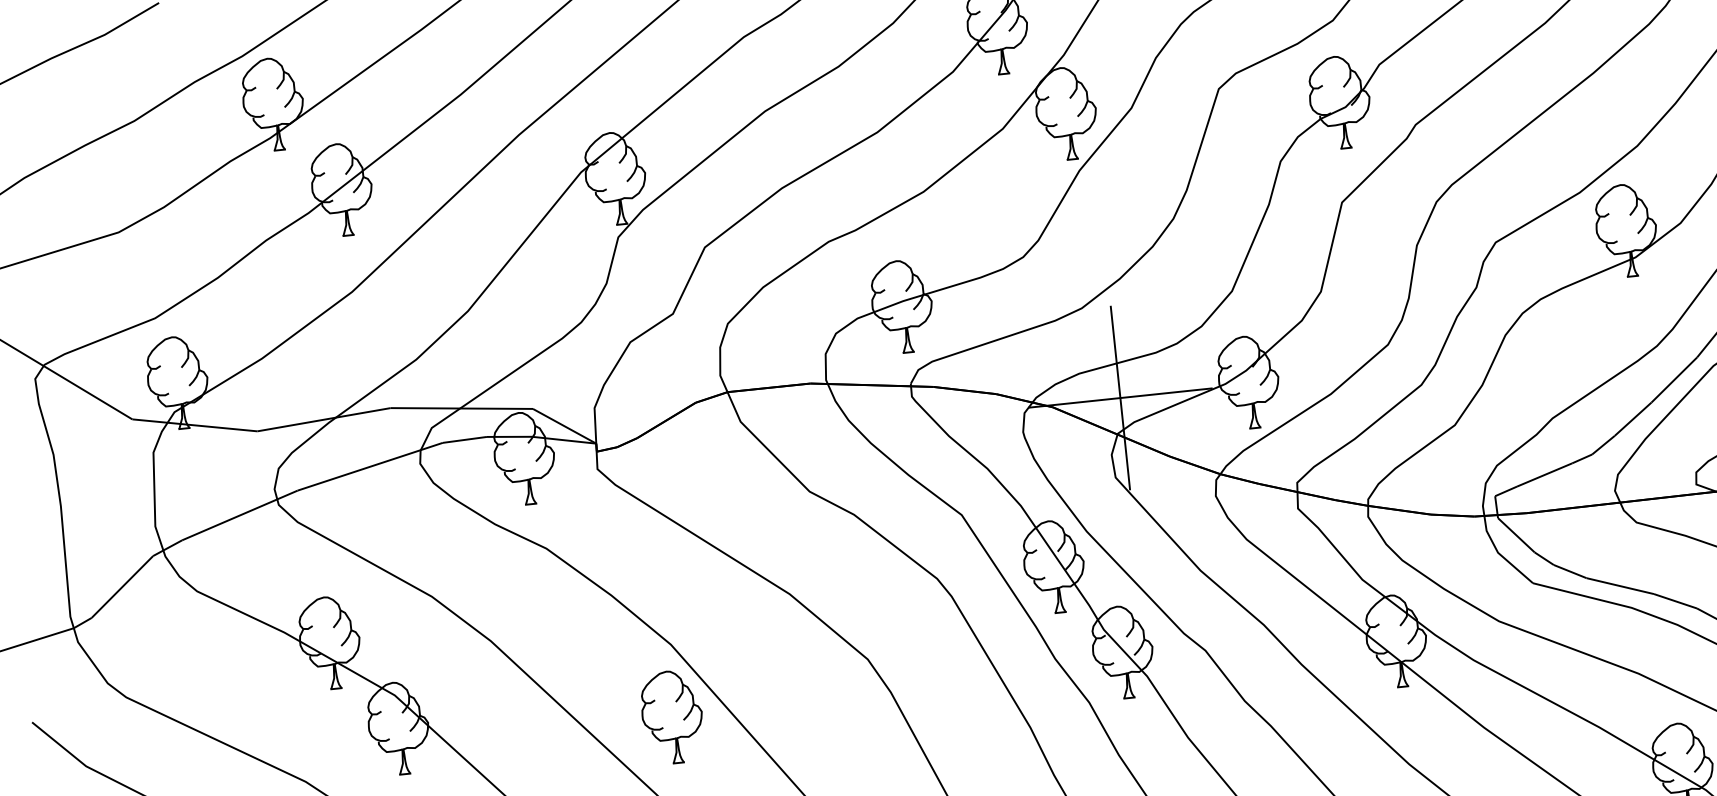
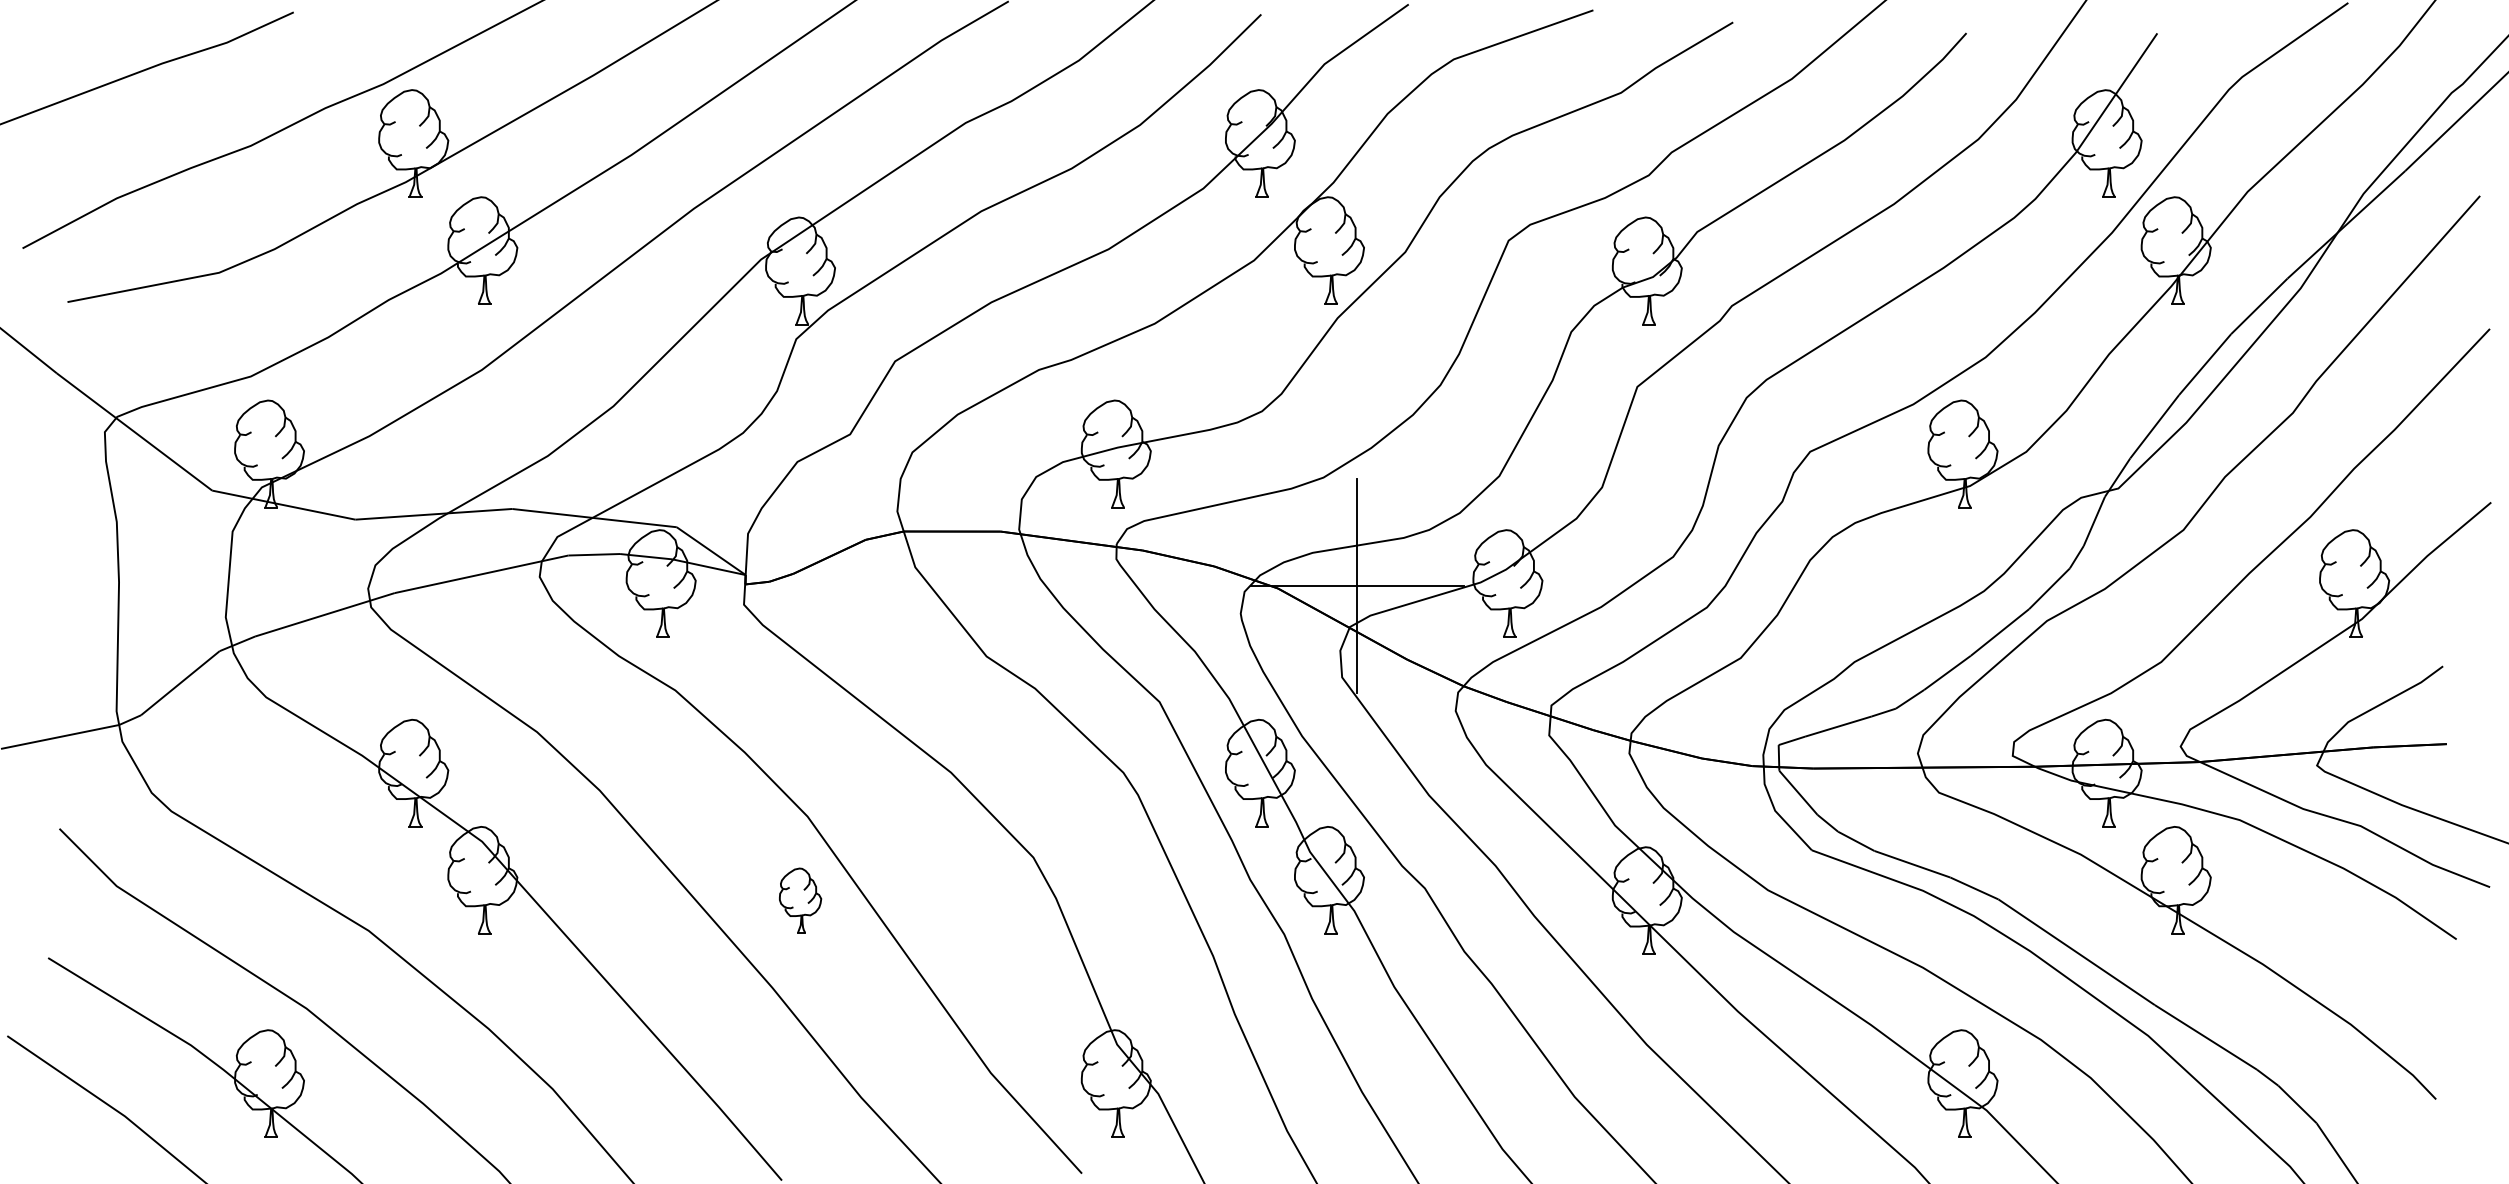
part: (672, 717) -> (800, 900), size x0.6

